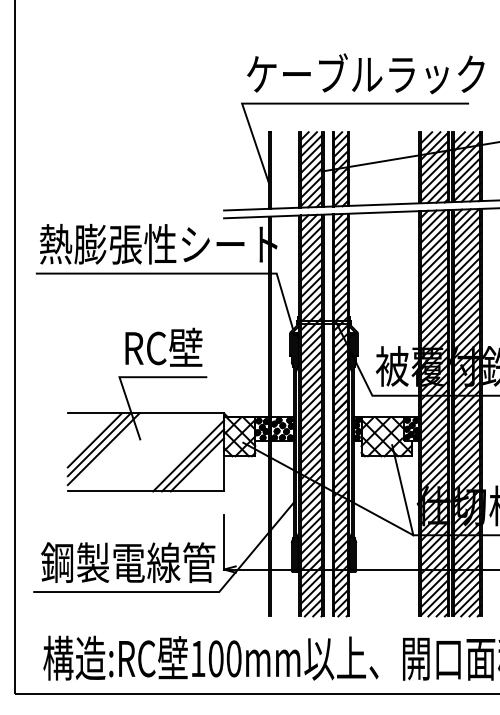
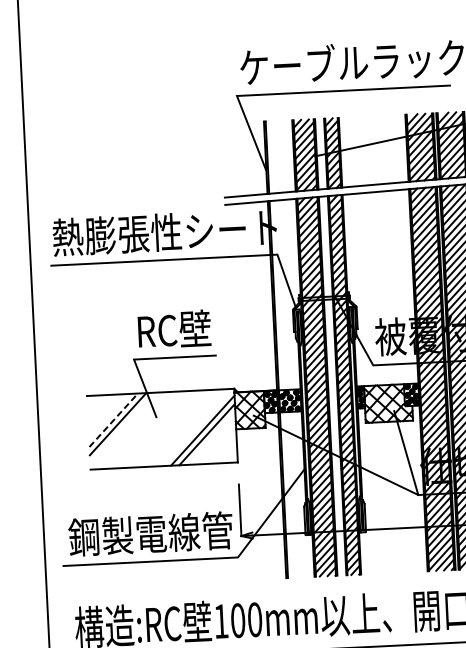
line: (95, 440) -> (114, 420), solid -> dashed
line: (103, 449) -> (122, 428), removed
line: (197, 464) -> (211, 438), removed

